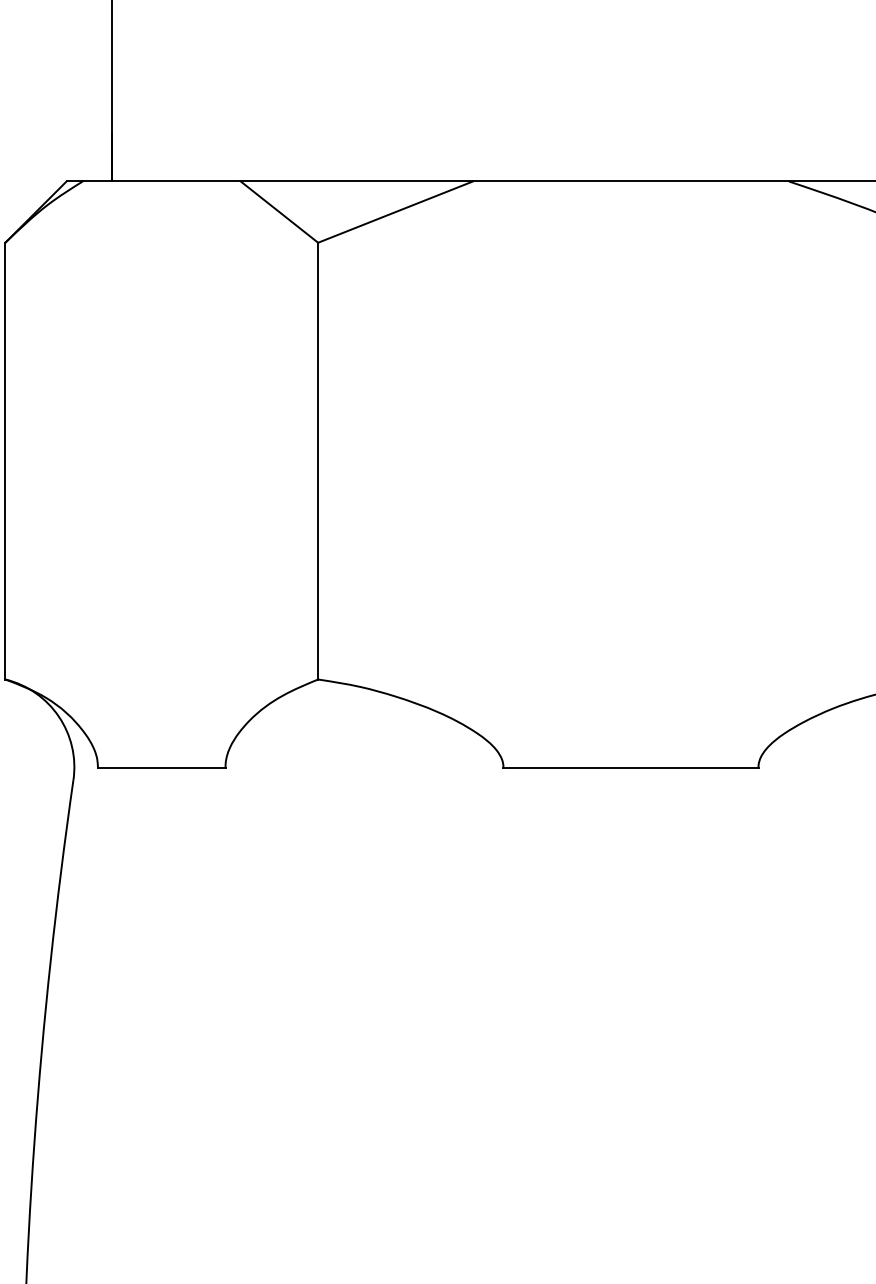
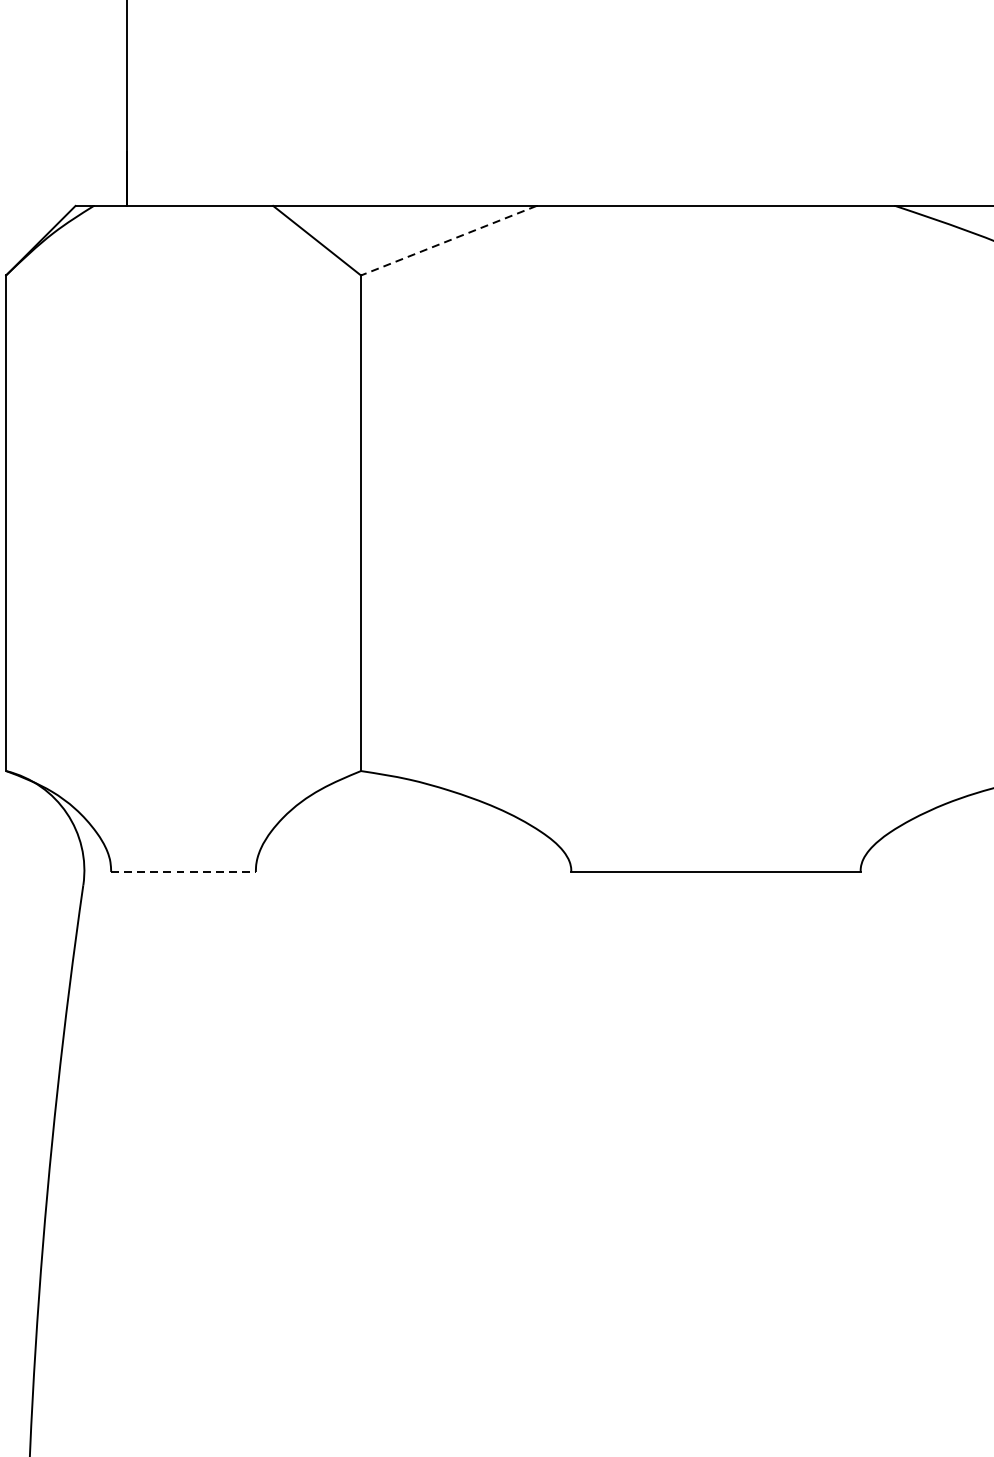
line: (395, 212) -> (448, 241), solid -> dashed
line: (161, 768) -> (183, 872), solid -> dashed

